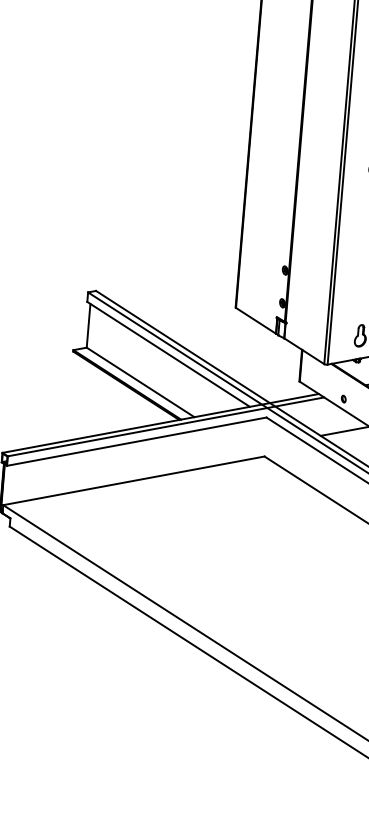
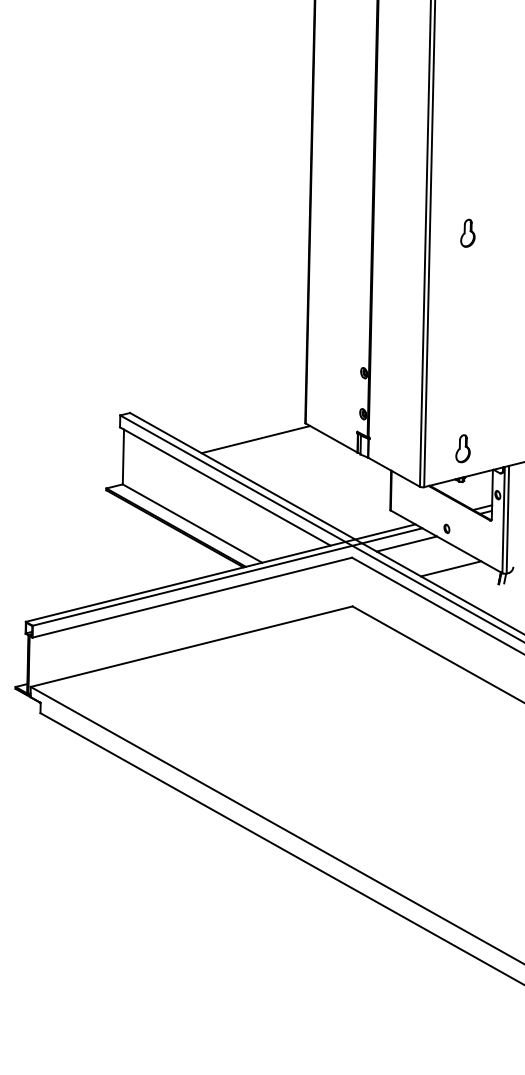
line: (195, 318) -> (255, 439), added
line: (310, 408) -> (406, 543), added

